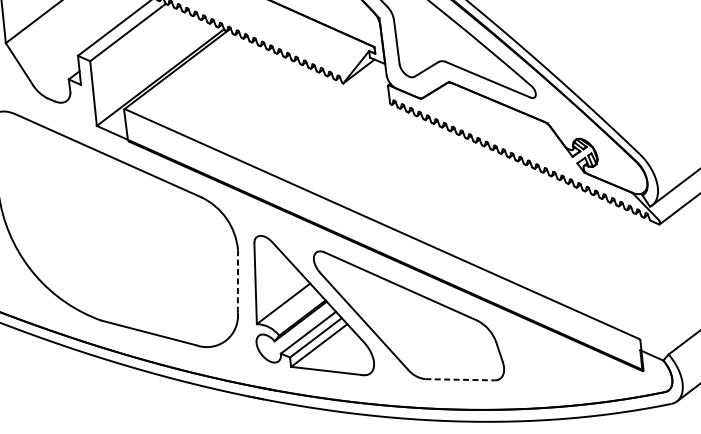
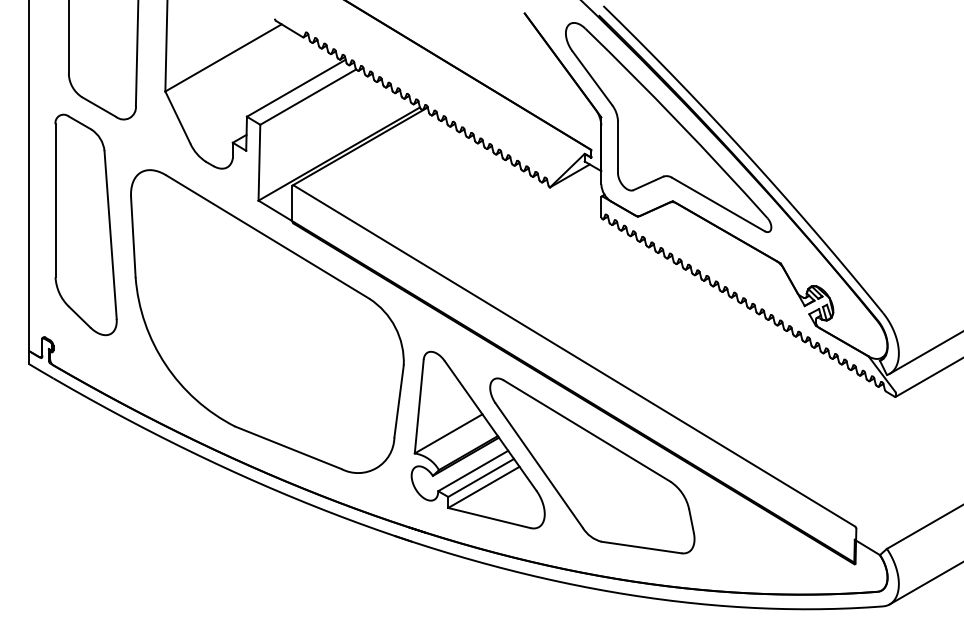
line: (238, 281) -> (399, 401), dashed -> solid
line: (460, 379) -> (642, 547), dashed -> solid

